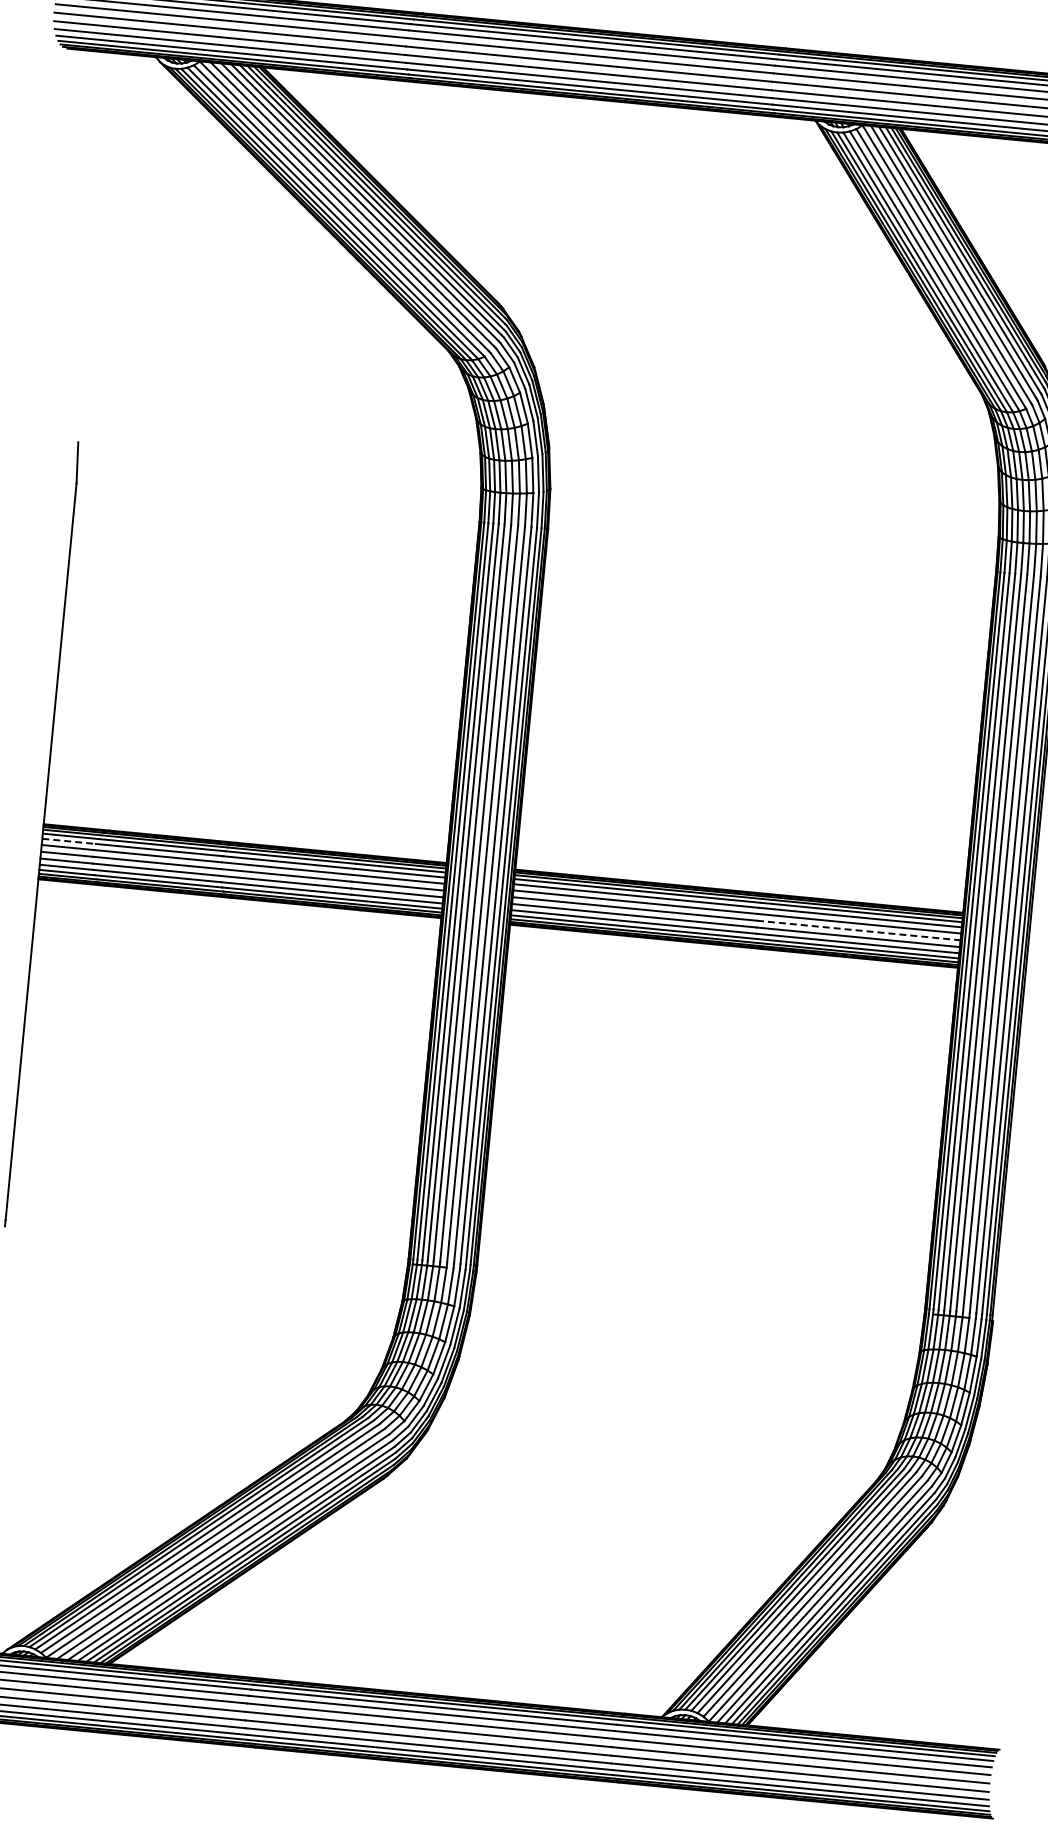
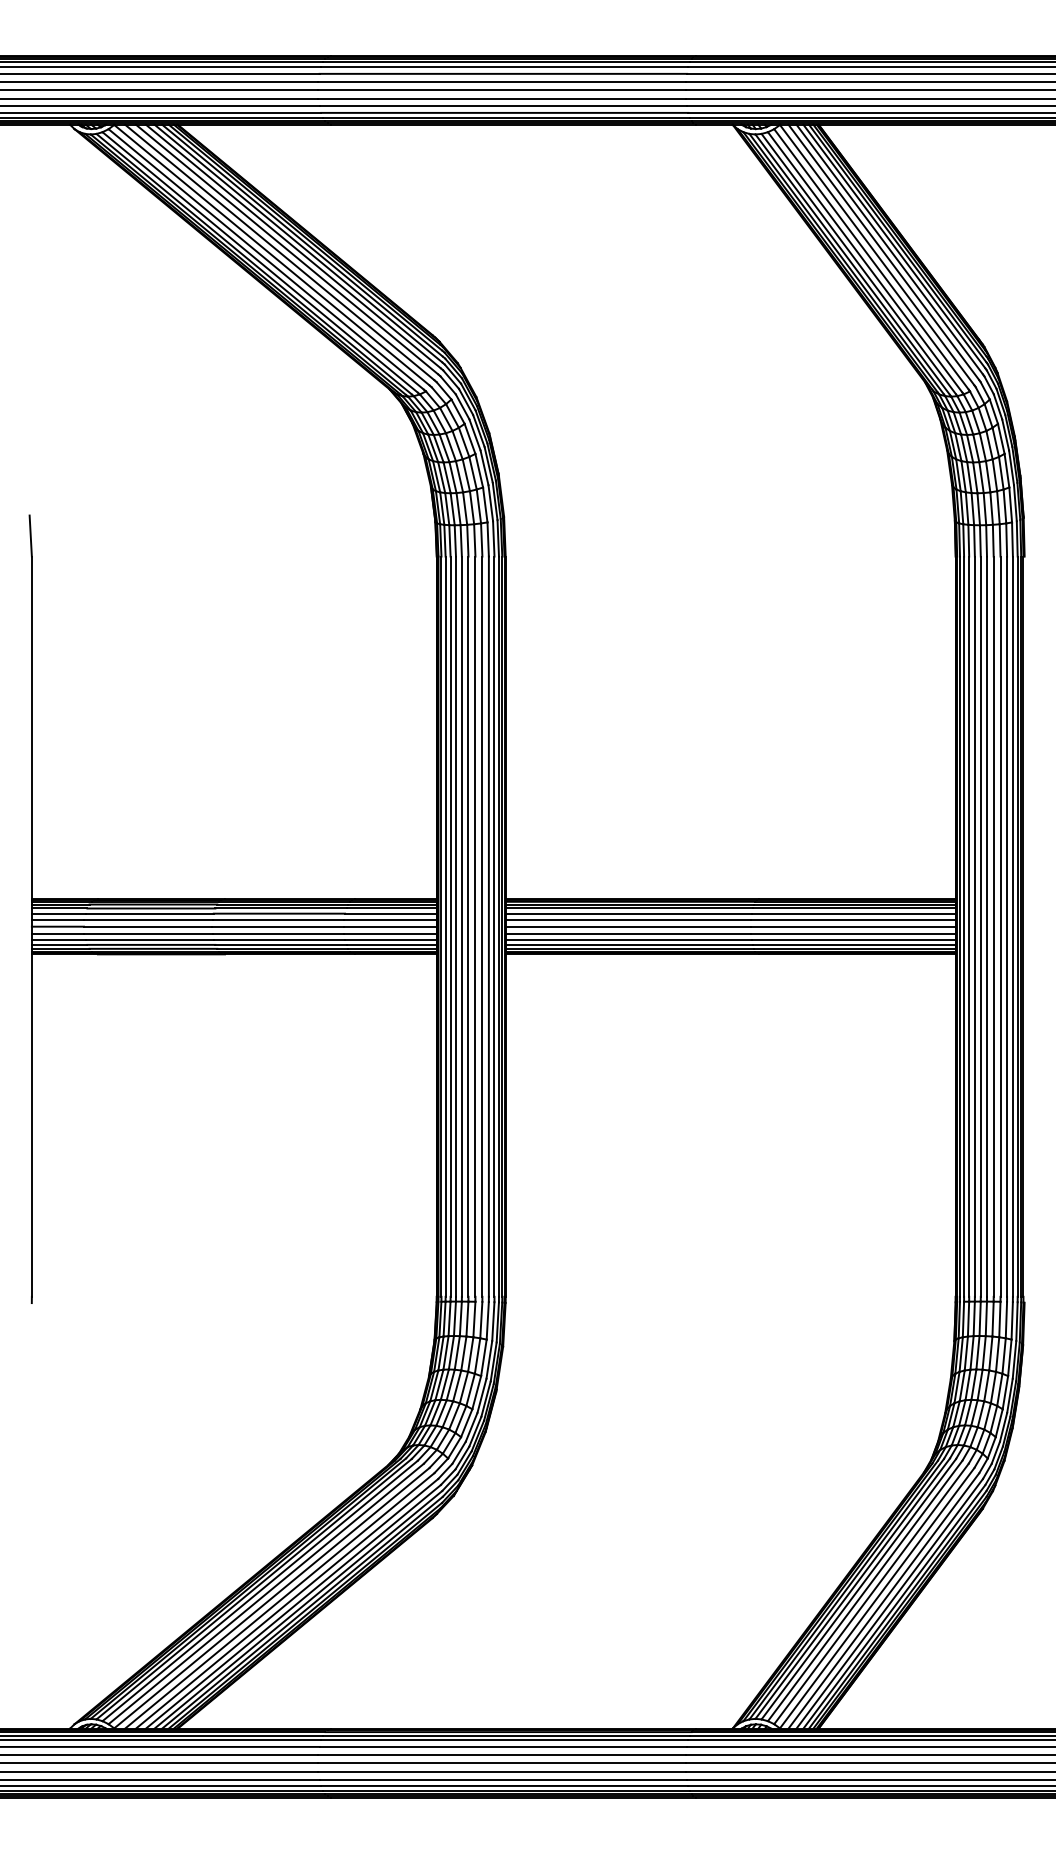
line: (68, 841) -> (58, 913), dashed -> solid
line: (858, 930) -> (853, 926), dashed -> solid

